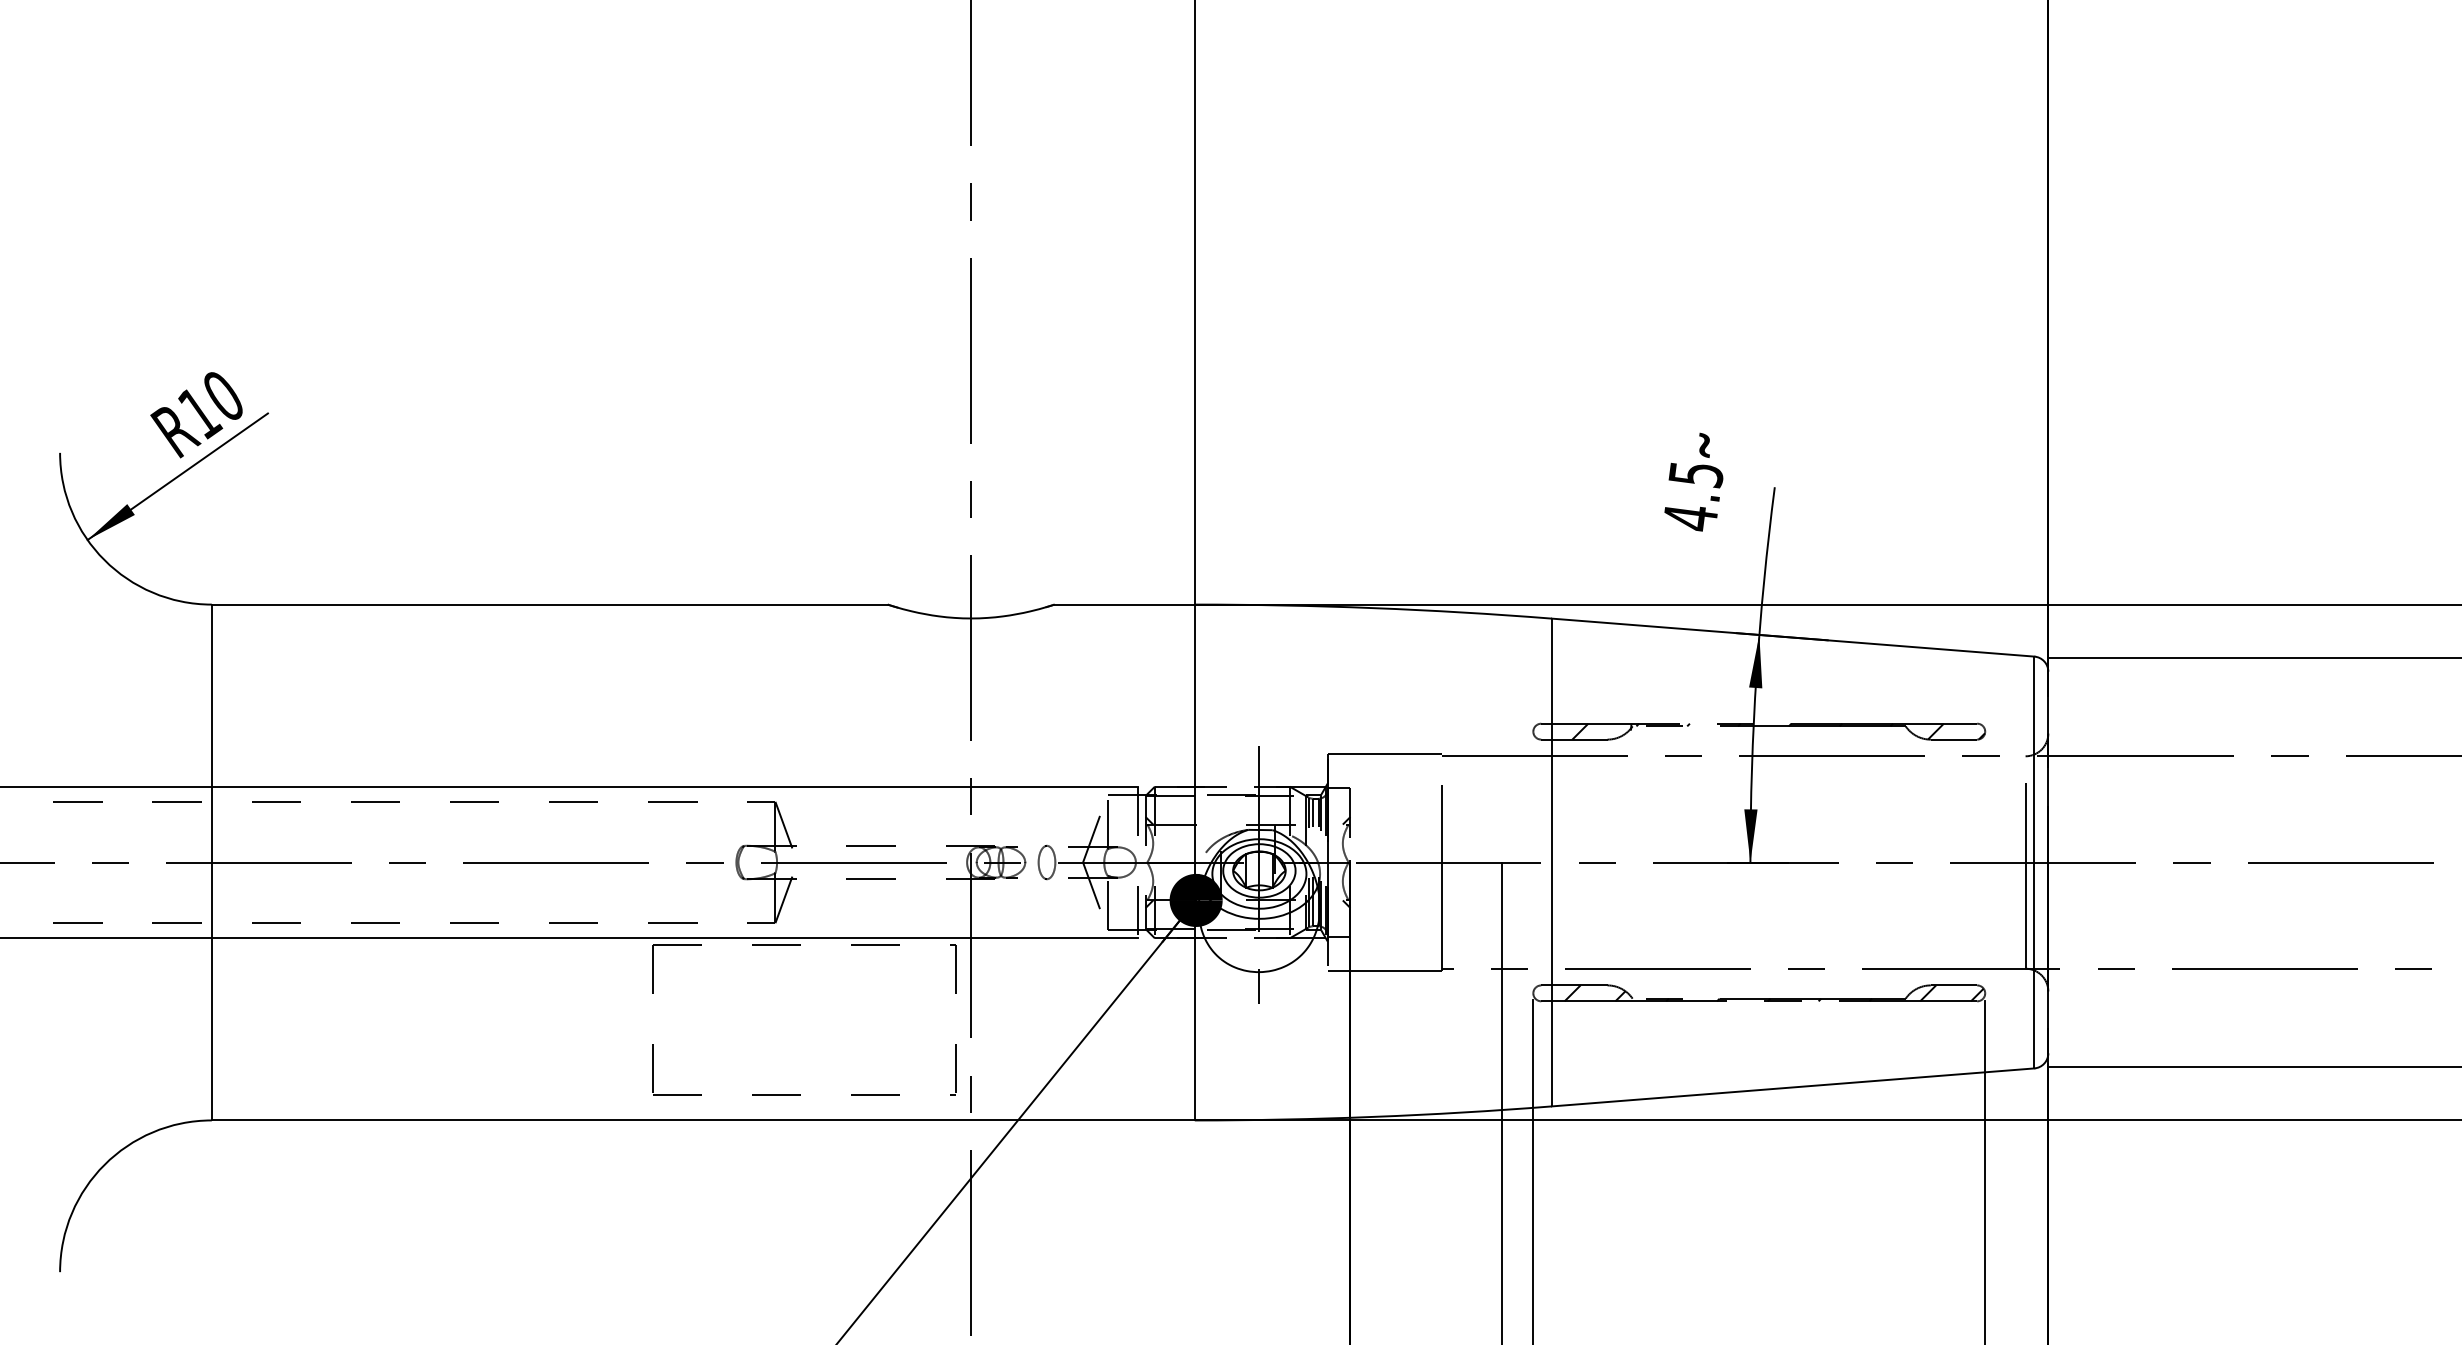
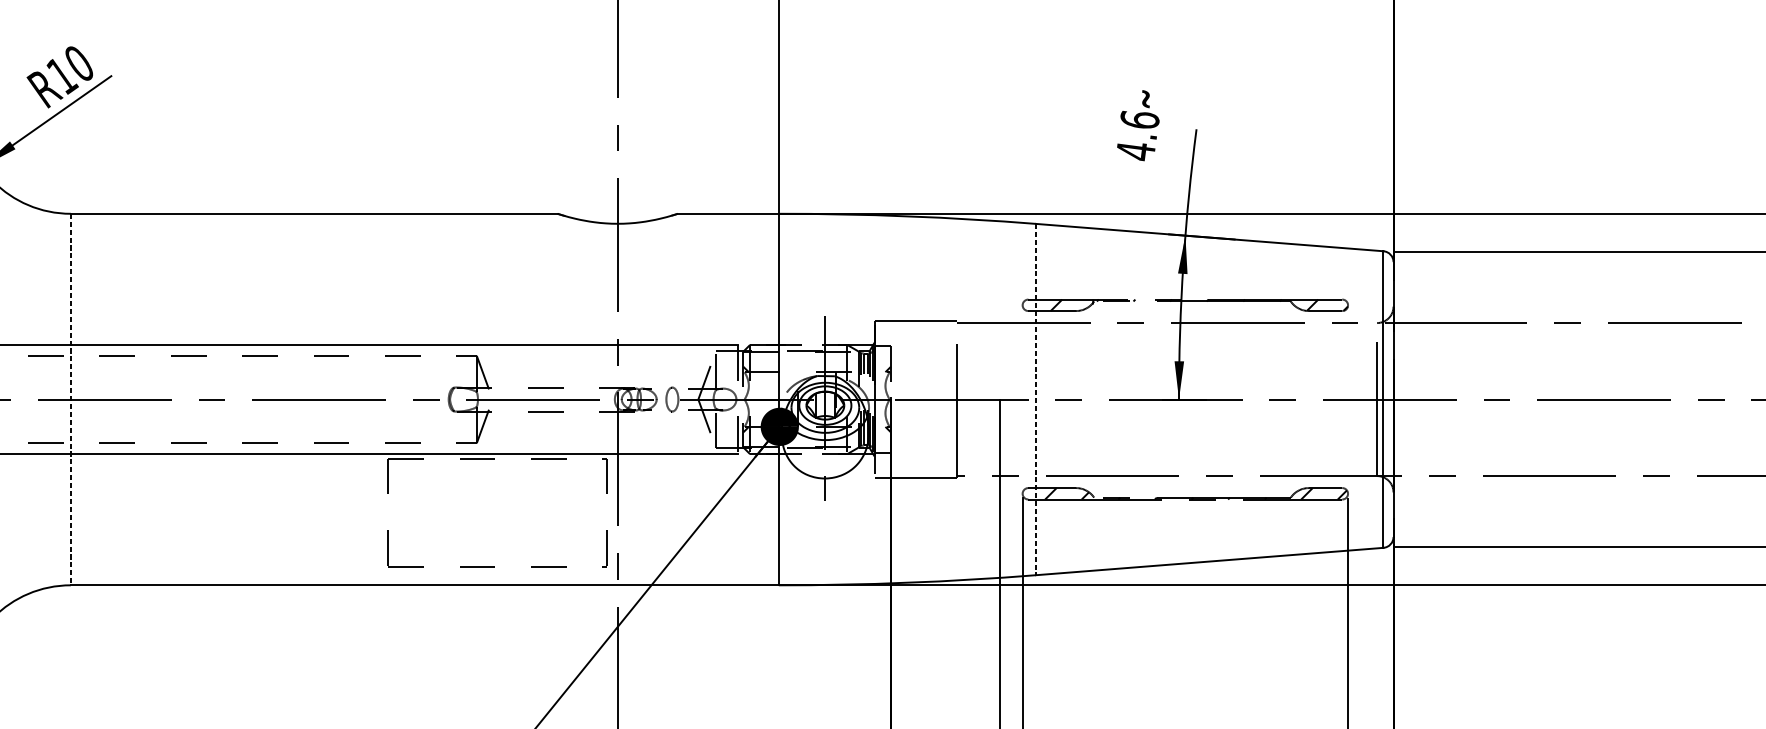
text: (1695, 474) -> (1139, 120), 4.5 -> 4.6
line: (211, 862) -> (70, 399), solid -> dashed
line: (1551, 862) -> (1035, 399), solid -> dashed

